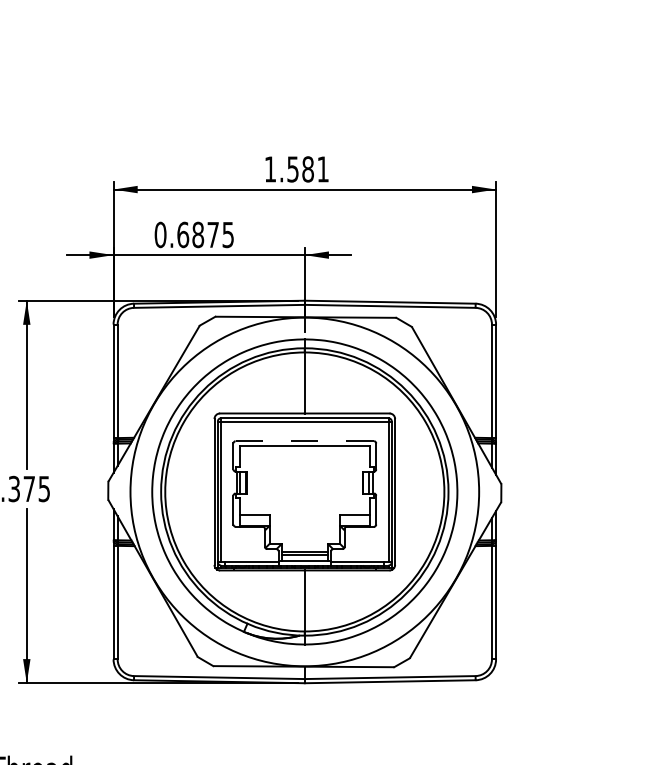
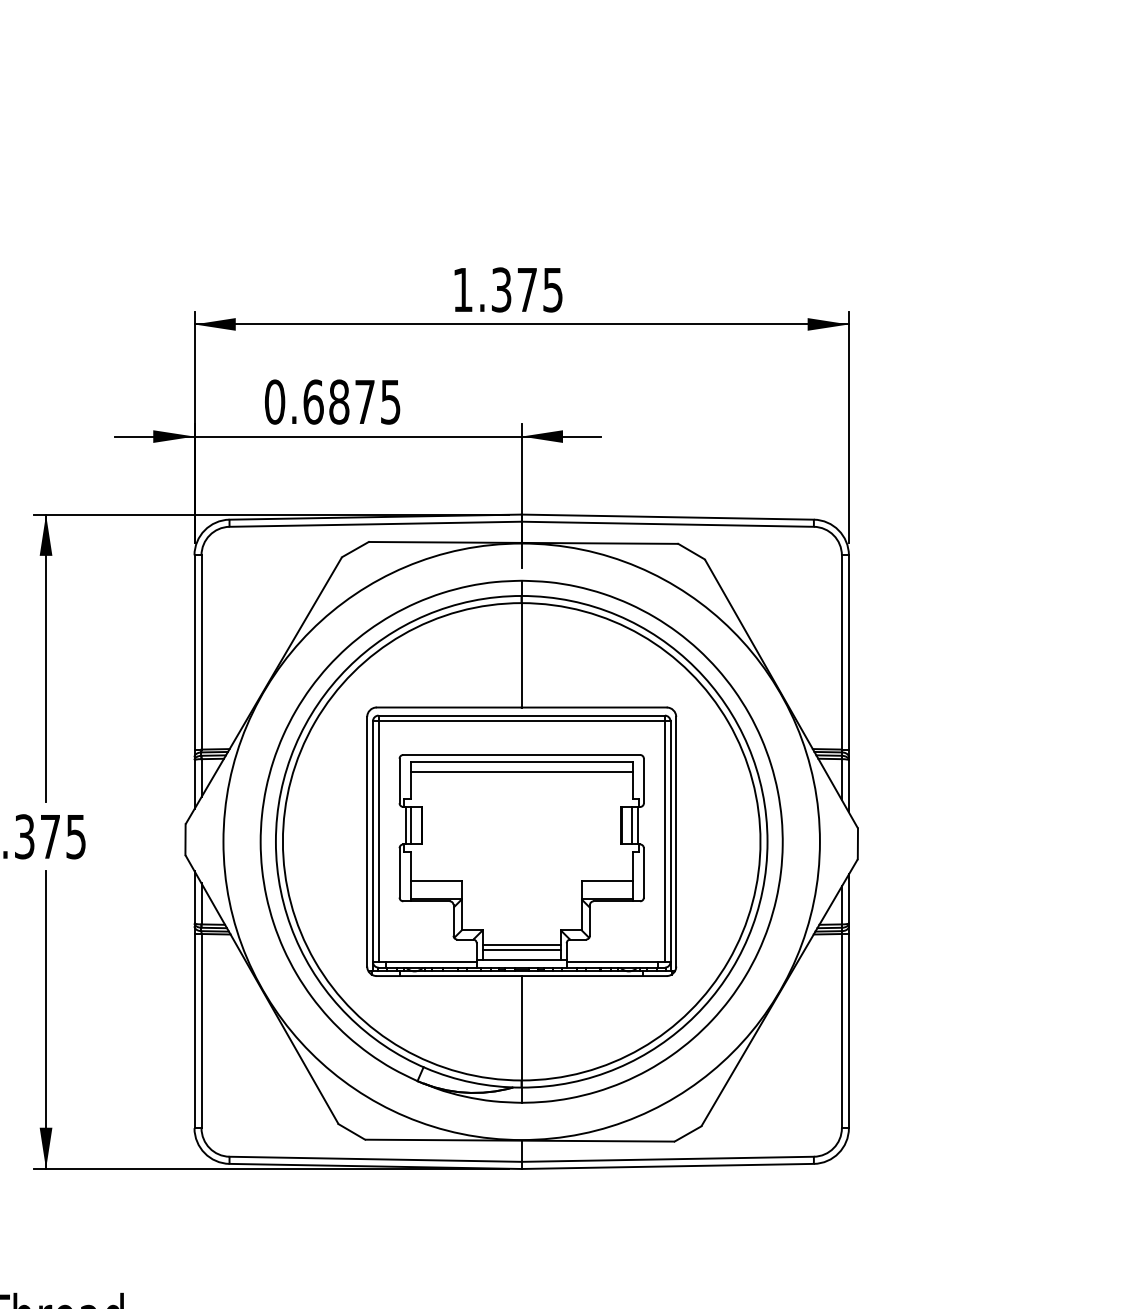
text: (308, 169) -> (527, 290), 1.581 -> 1.375
line: (304, 441) -> (521, 755), dashed -> solid
line: (304, 451) -> (521, 772), added

